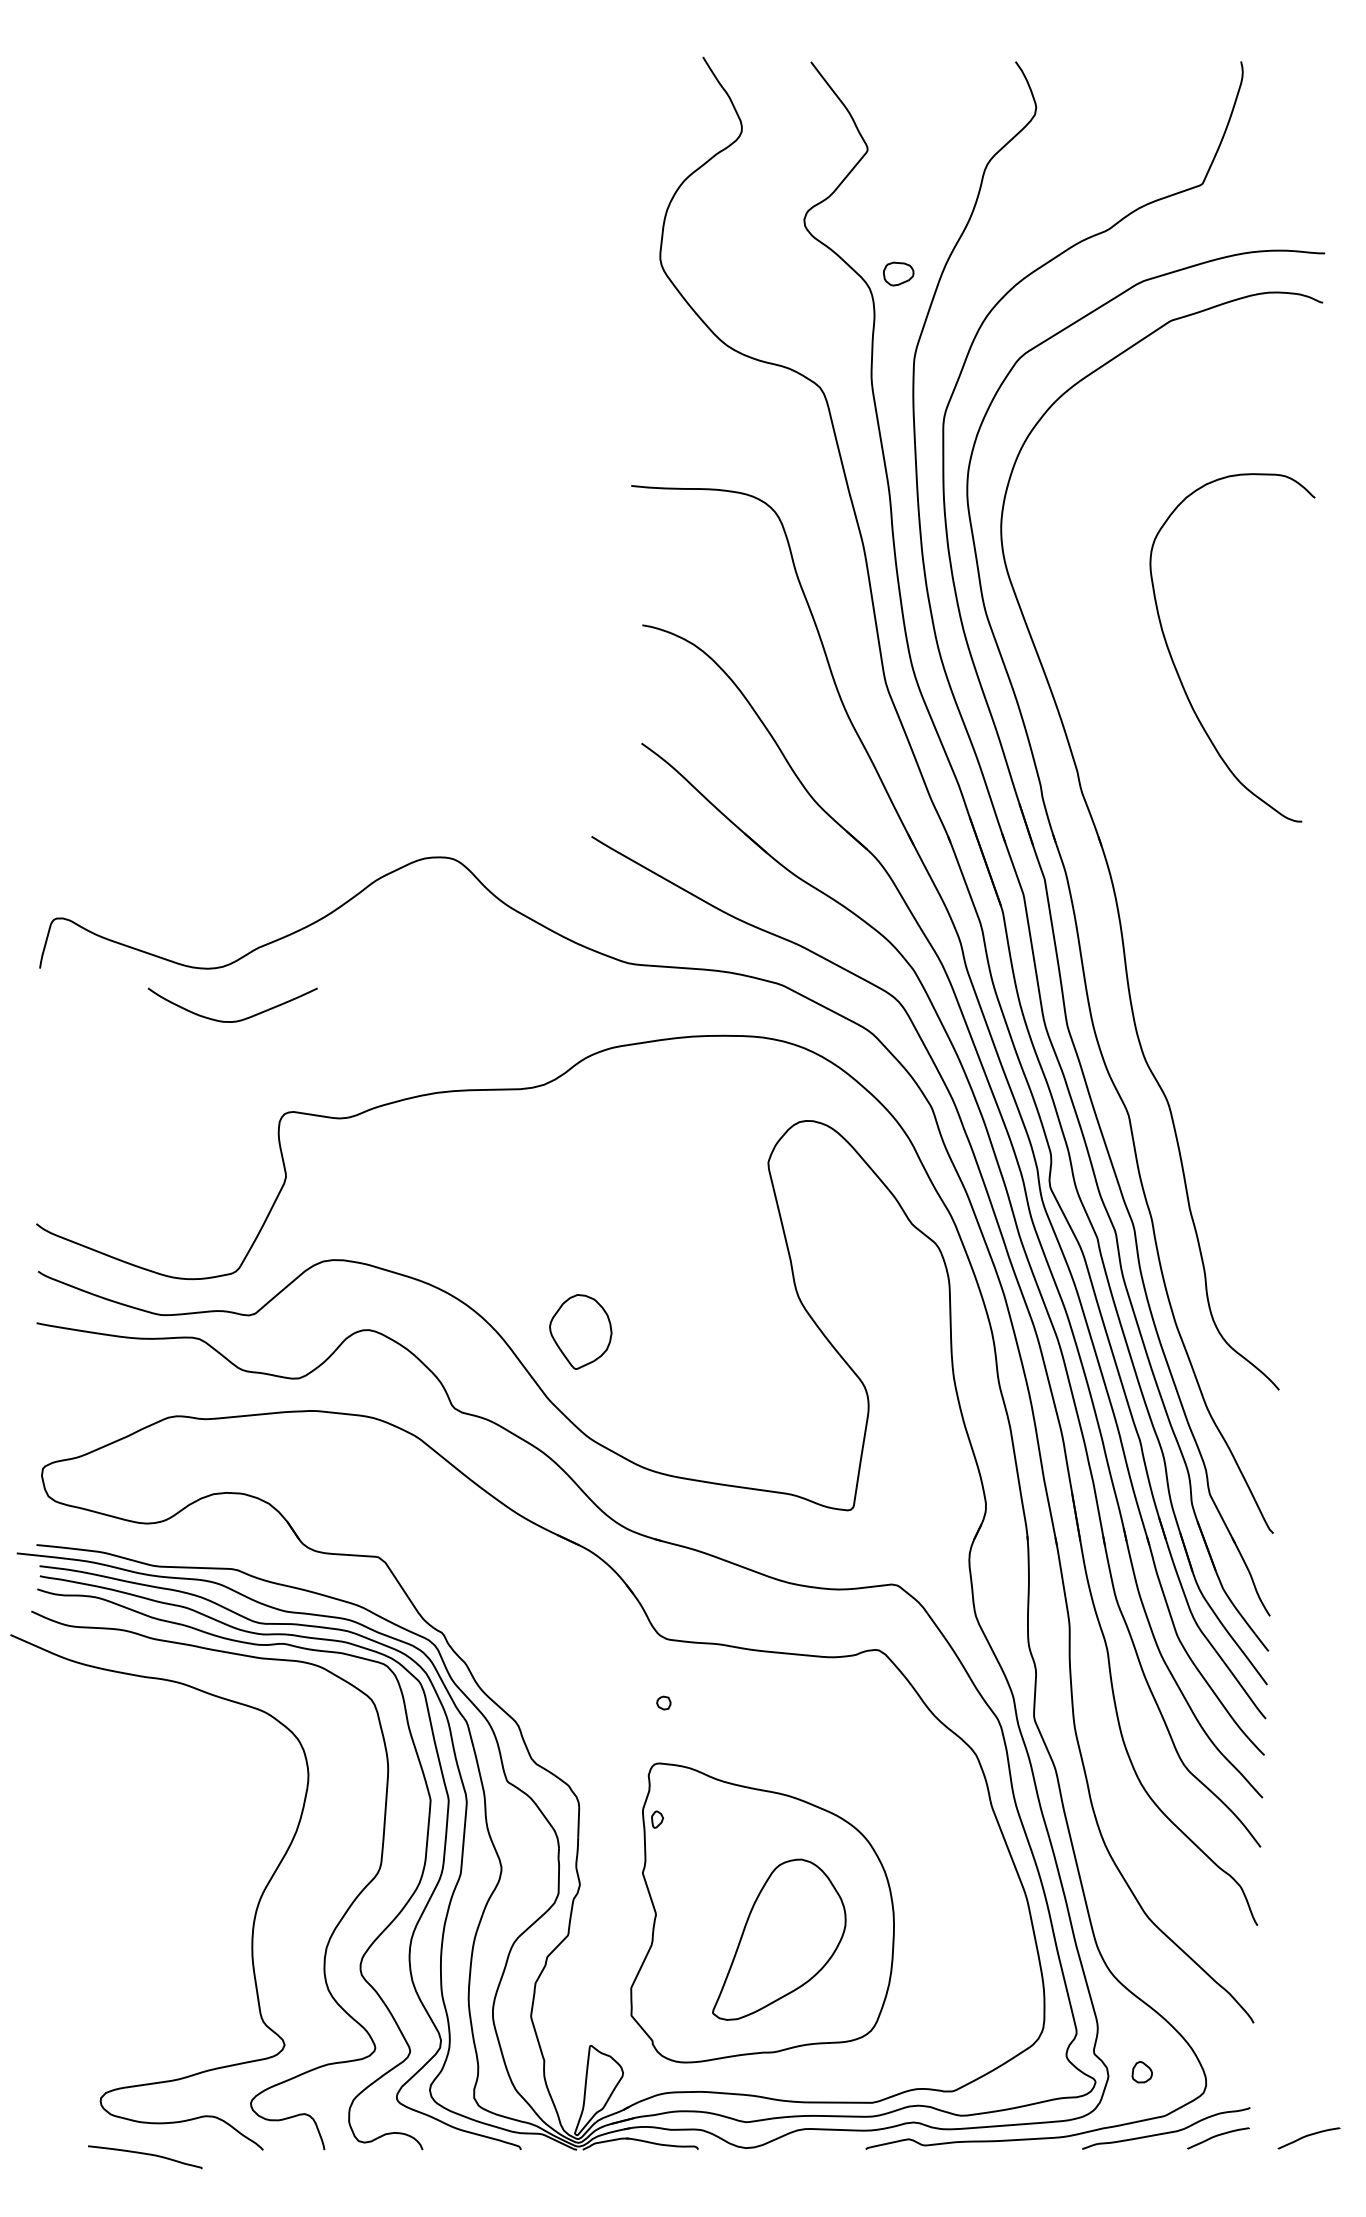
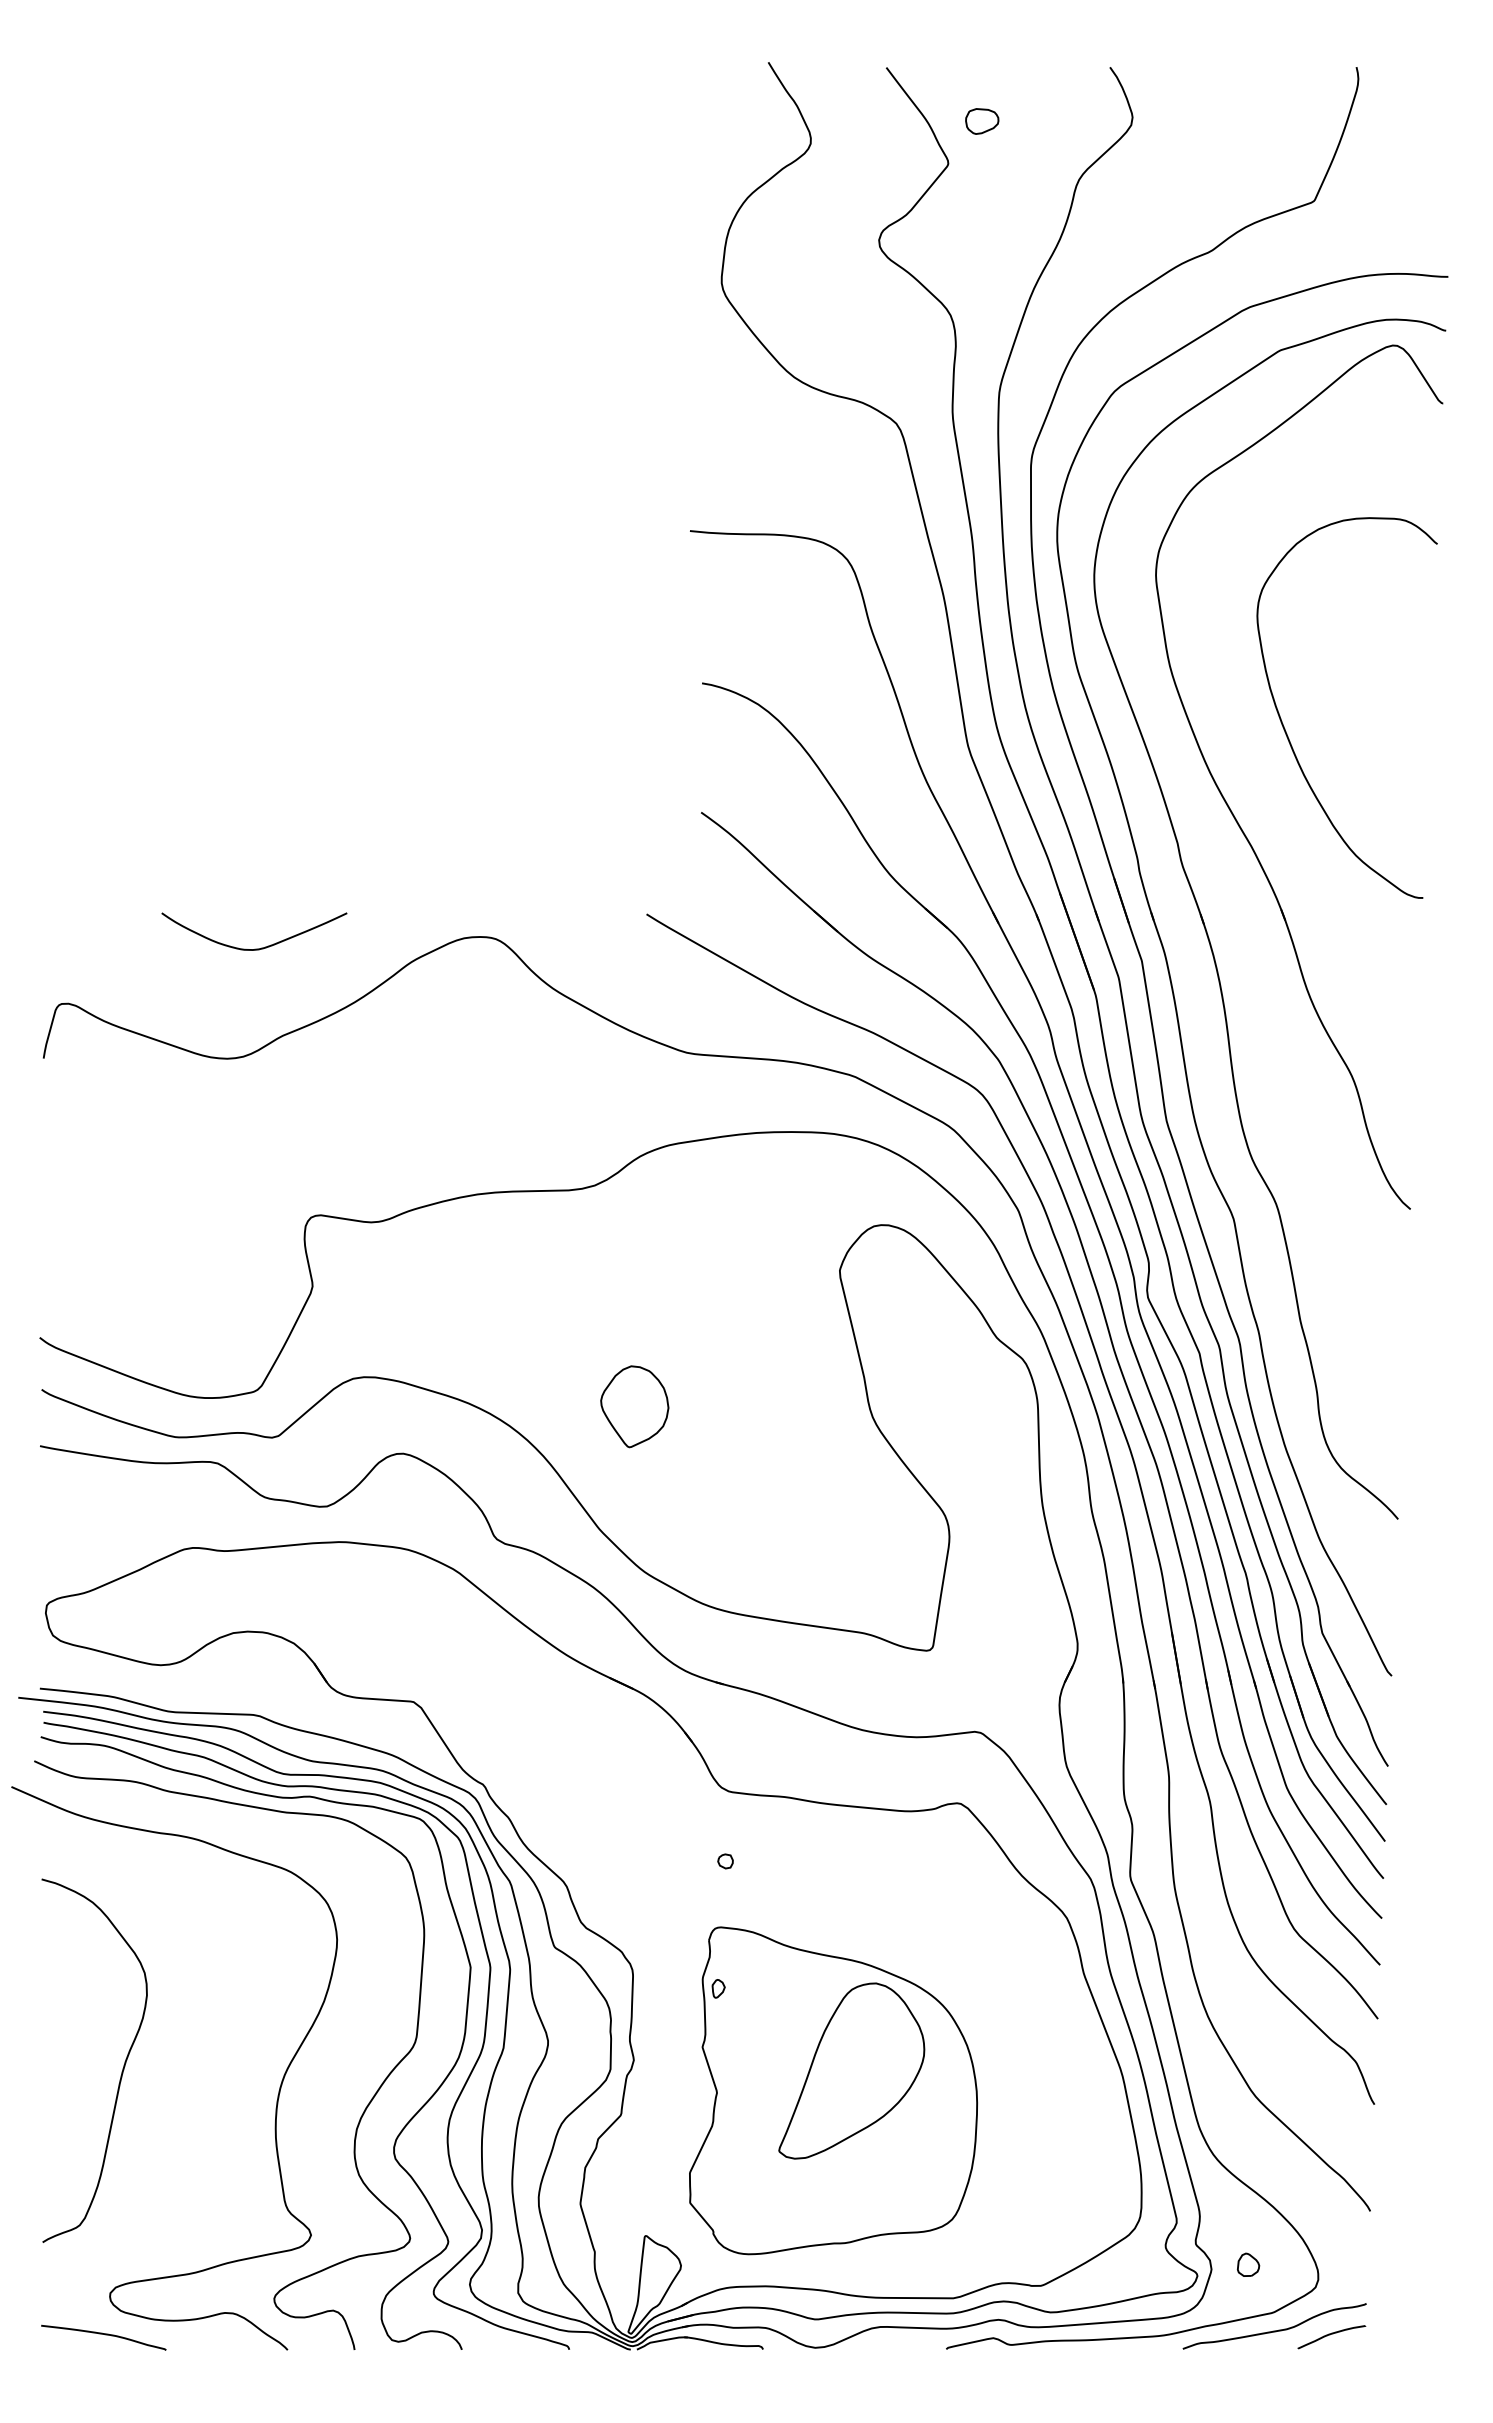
part: (898, 274) -> (982, 121), moved
part: (1126, 740) -> (1231, 809), added
curve: (233, 1020) -> (255, 948), moved
part: (580, 1331) -> (634, 1406), moved
curve: (112, 1892) -> (122, 2068), added
part: (779, 1939) -> (851, 2070), moved
curve: (1307, 2136) -> (1429, 2335), removed
curve: (146, 2155) -> (105, 2335), moved

